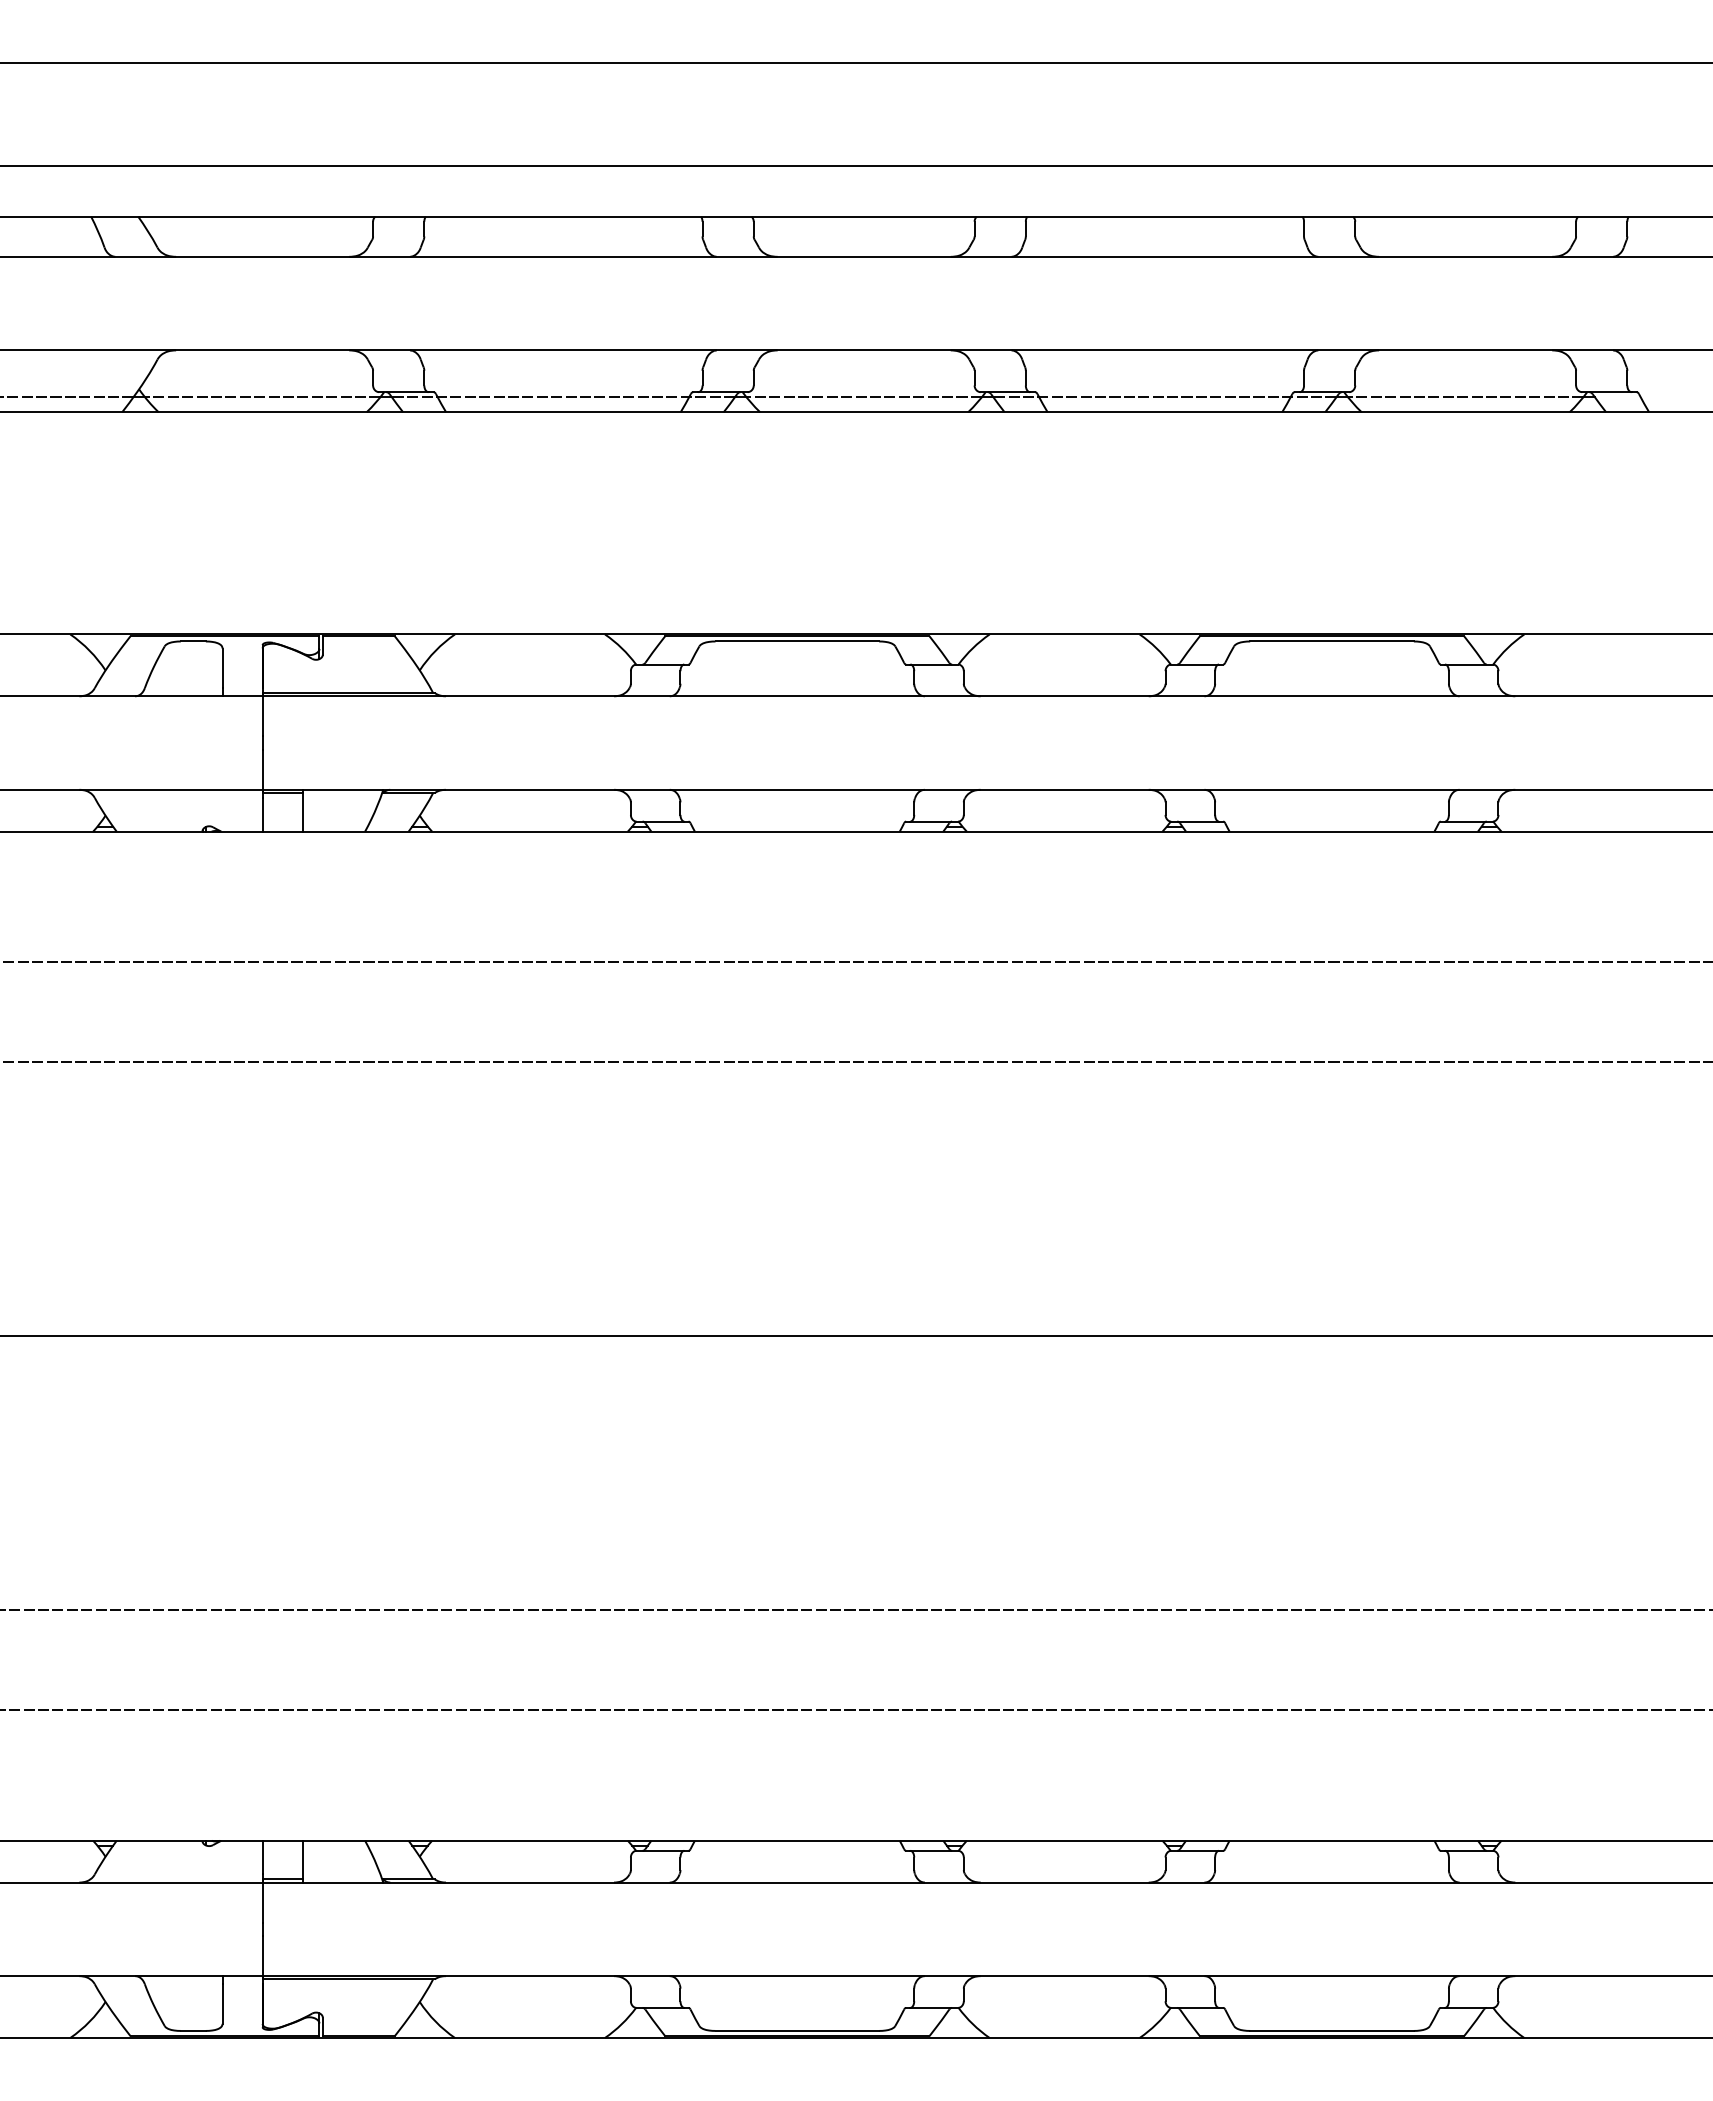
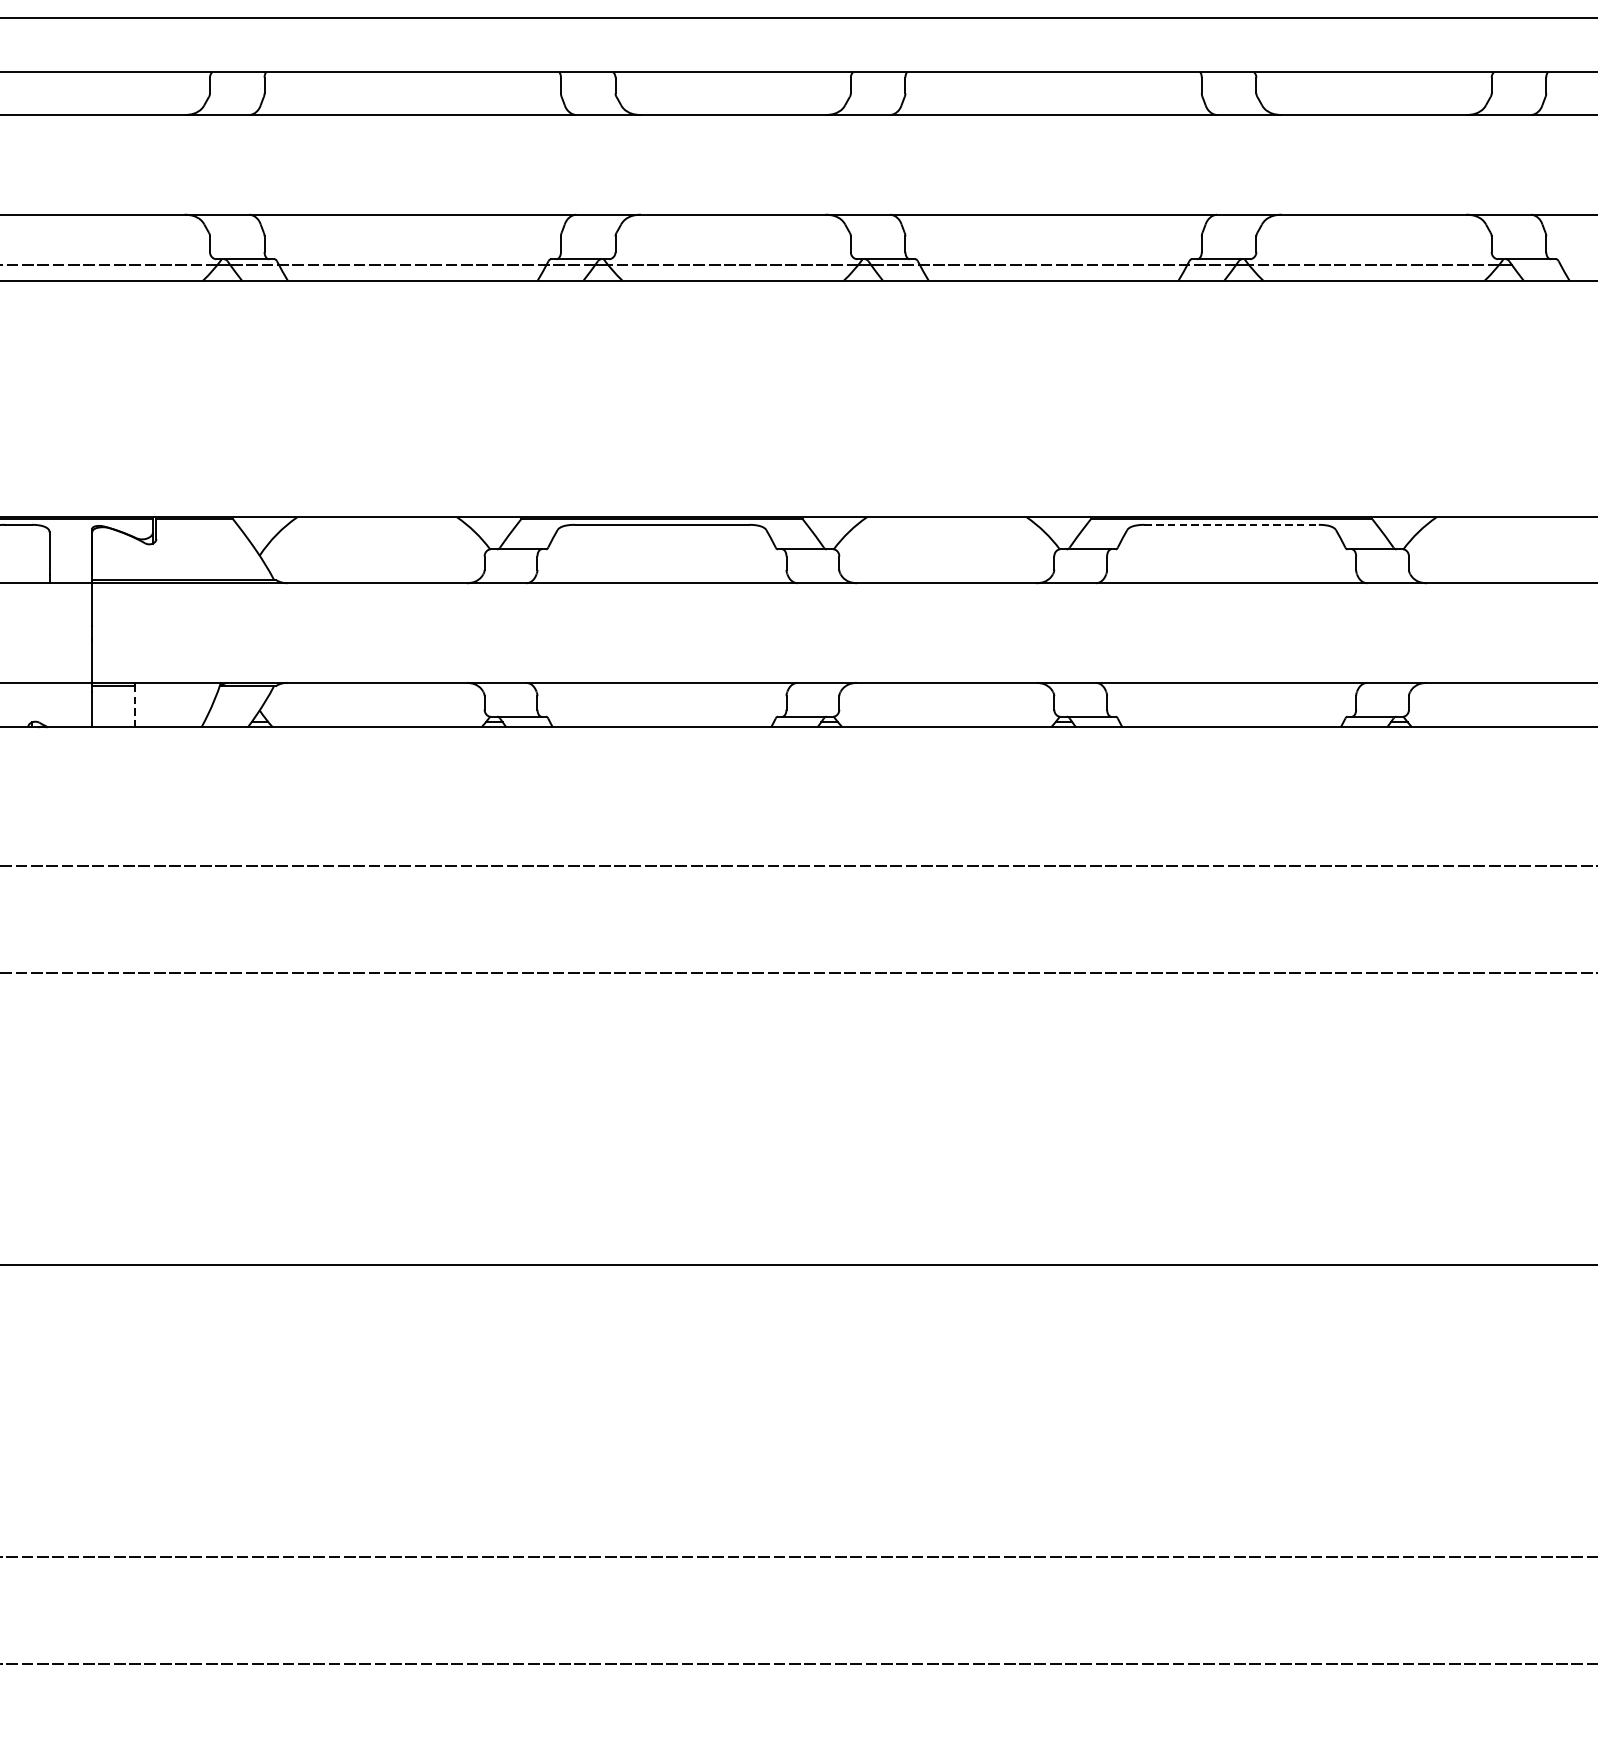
line: (1332, 641) -> (1232, 524), solid -> dashed
line: (302, 811) -> (134, 705), solid -> dashed

